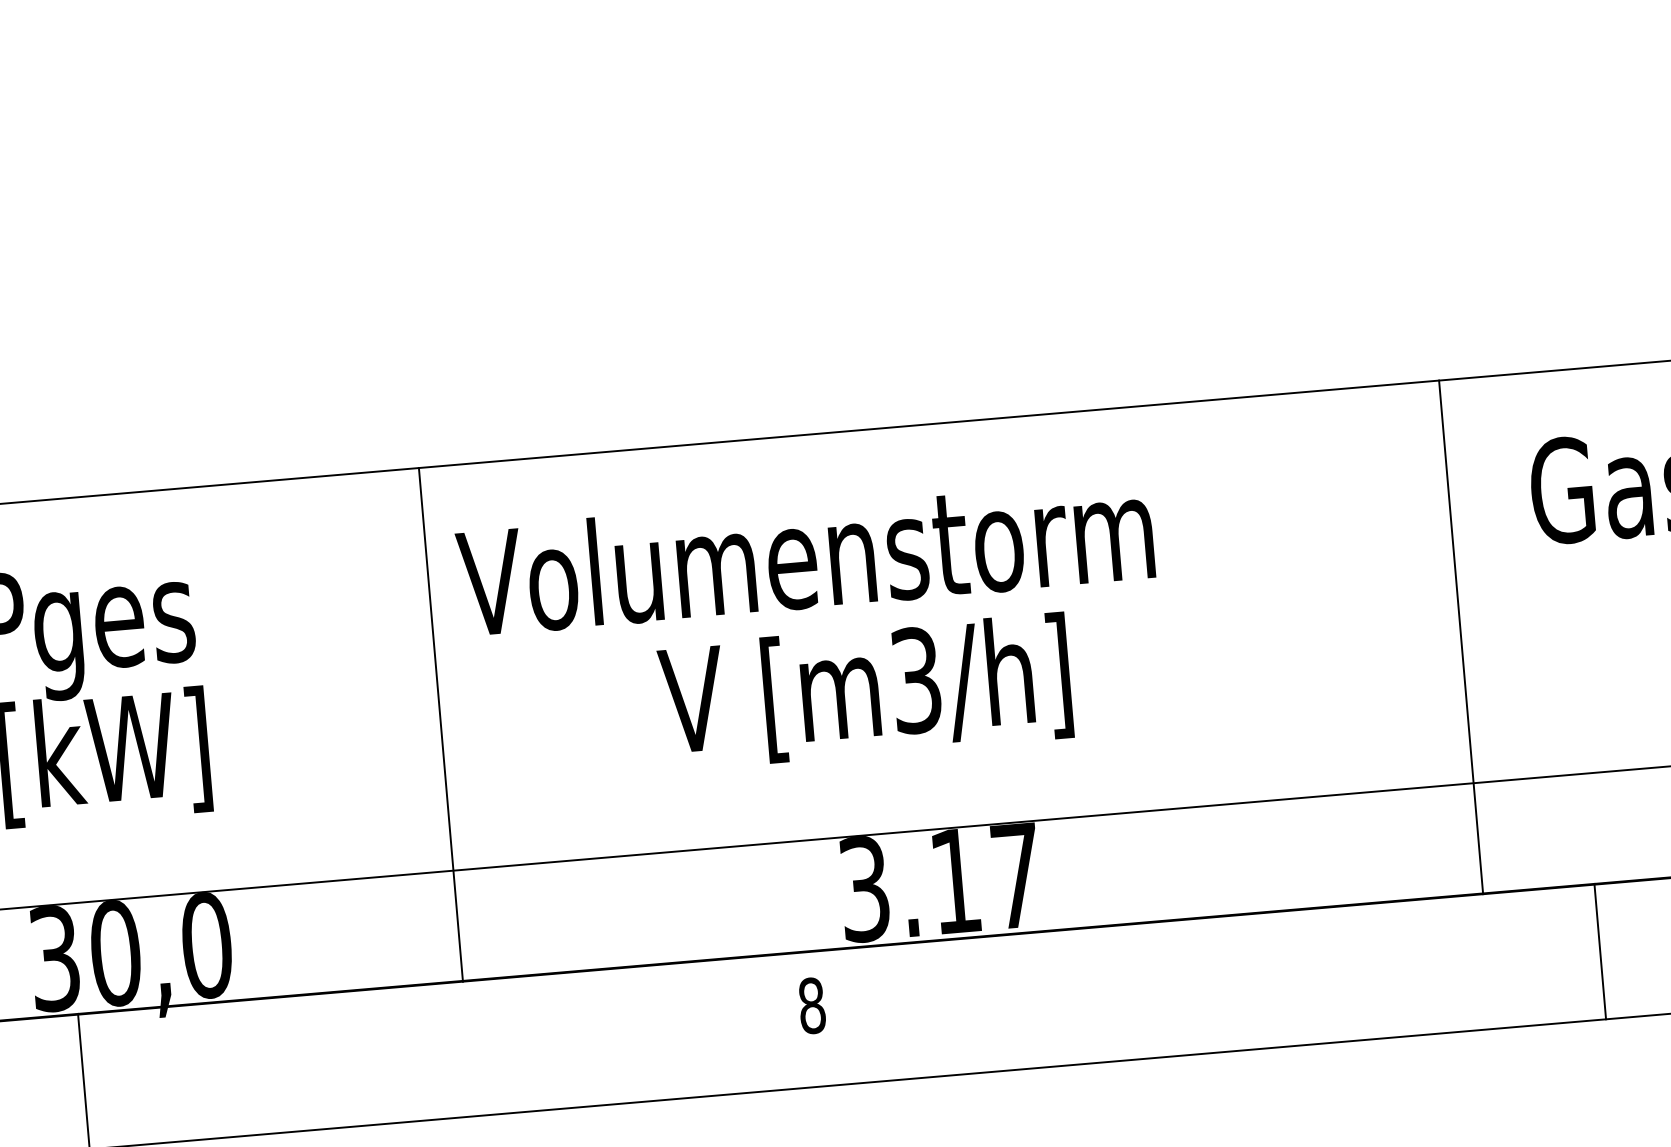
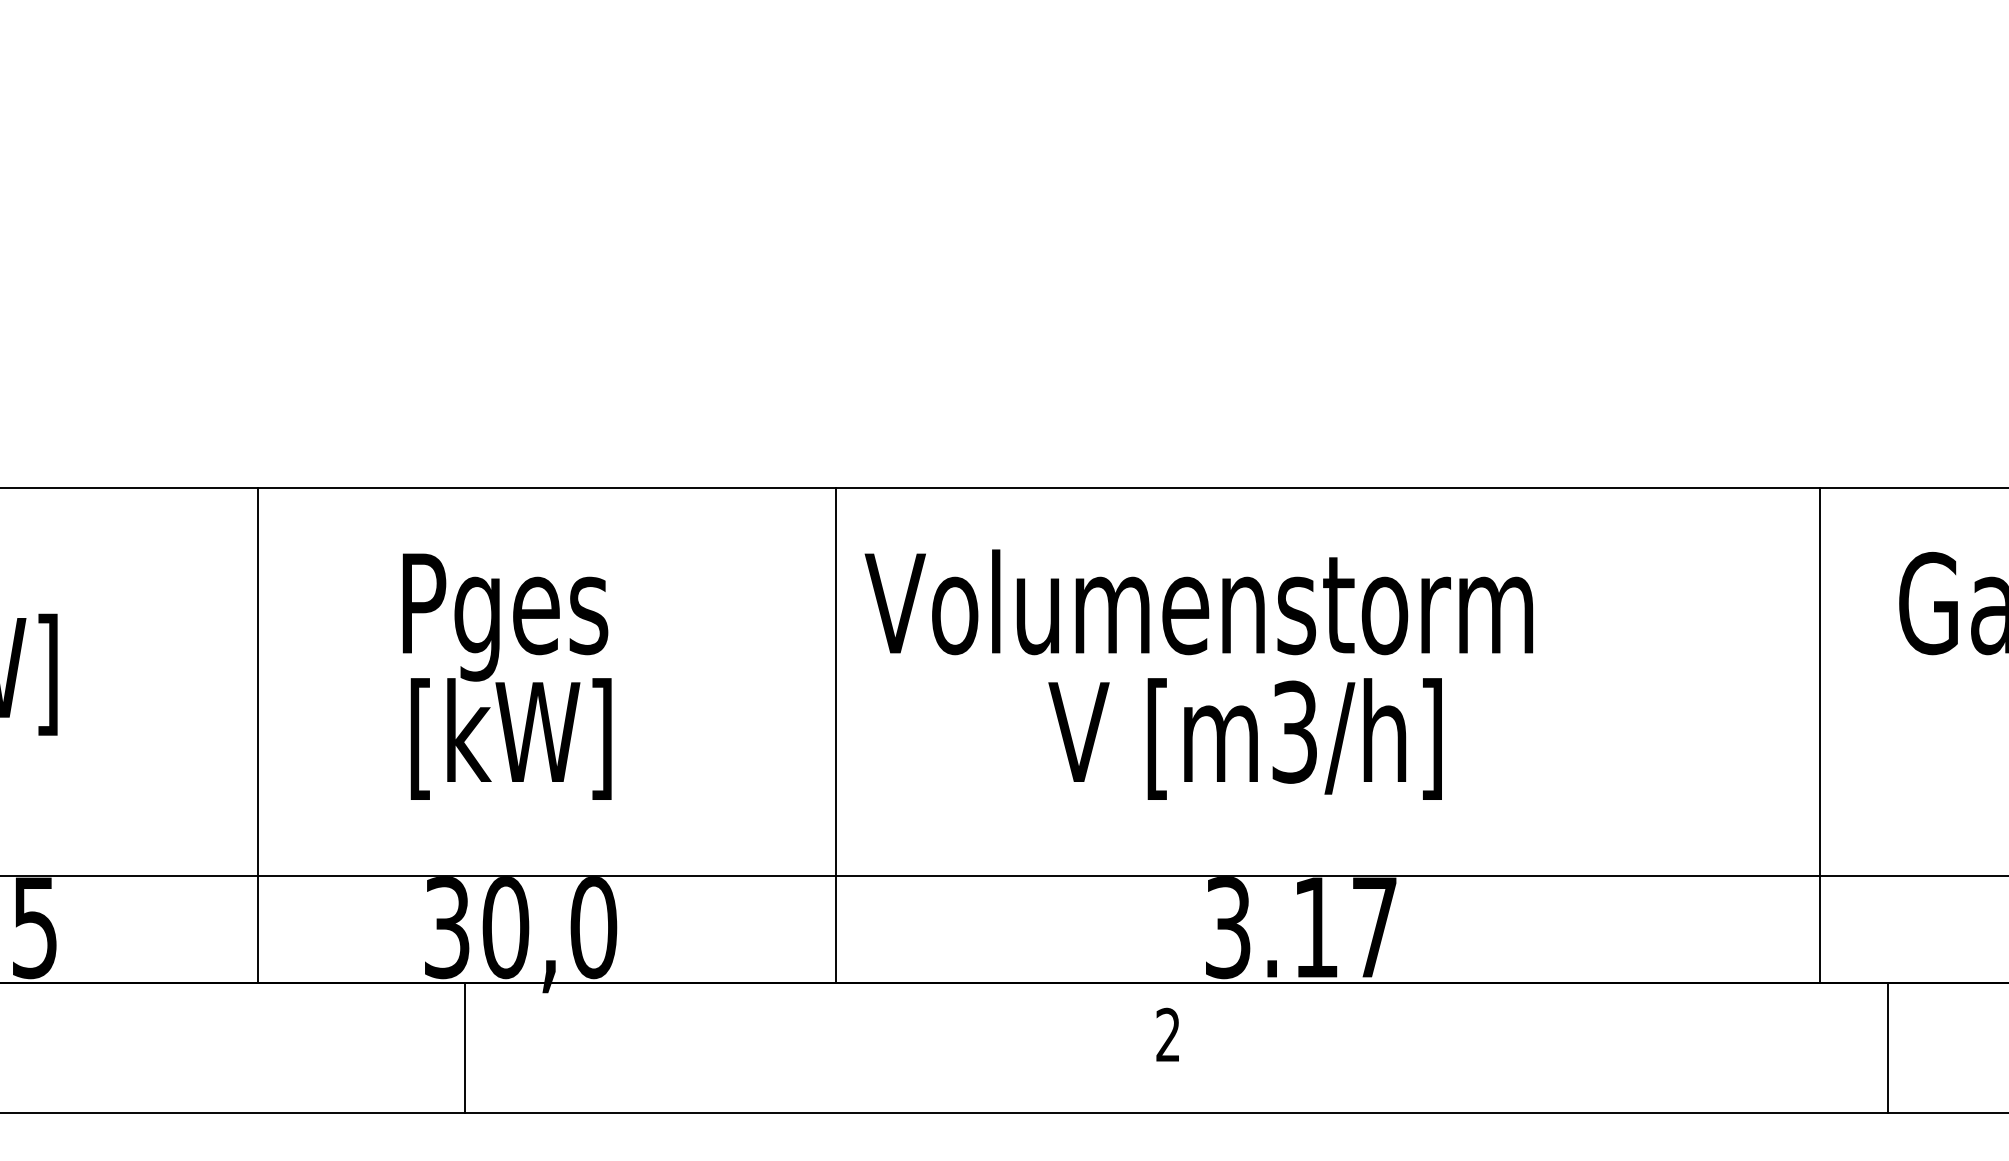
line: (1600, 951) -> (1888, 1047), moved
text: (812, 1005) -> (1168, 1034), 8 -> 2

